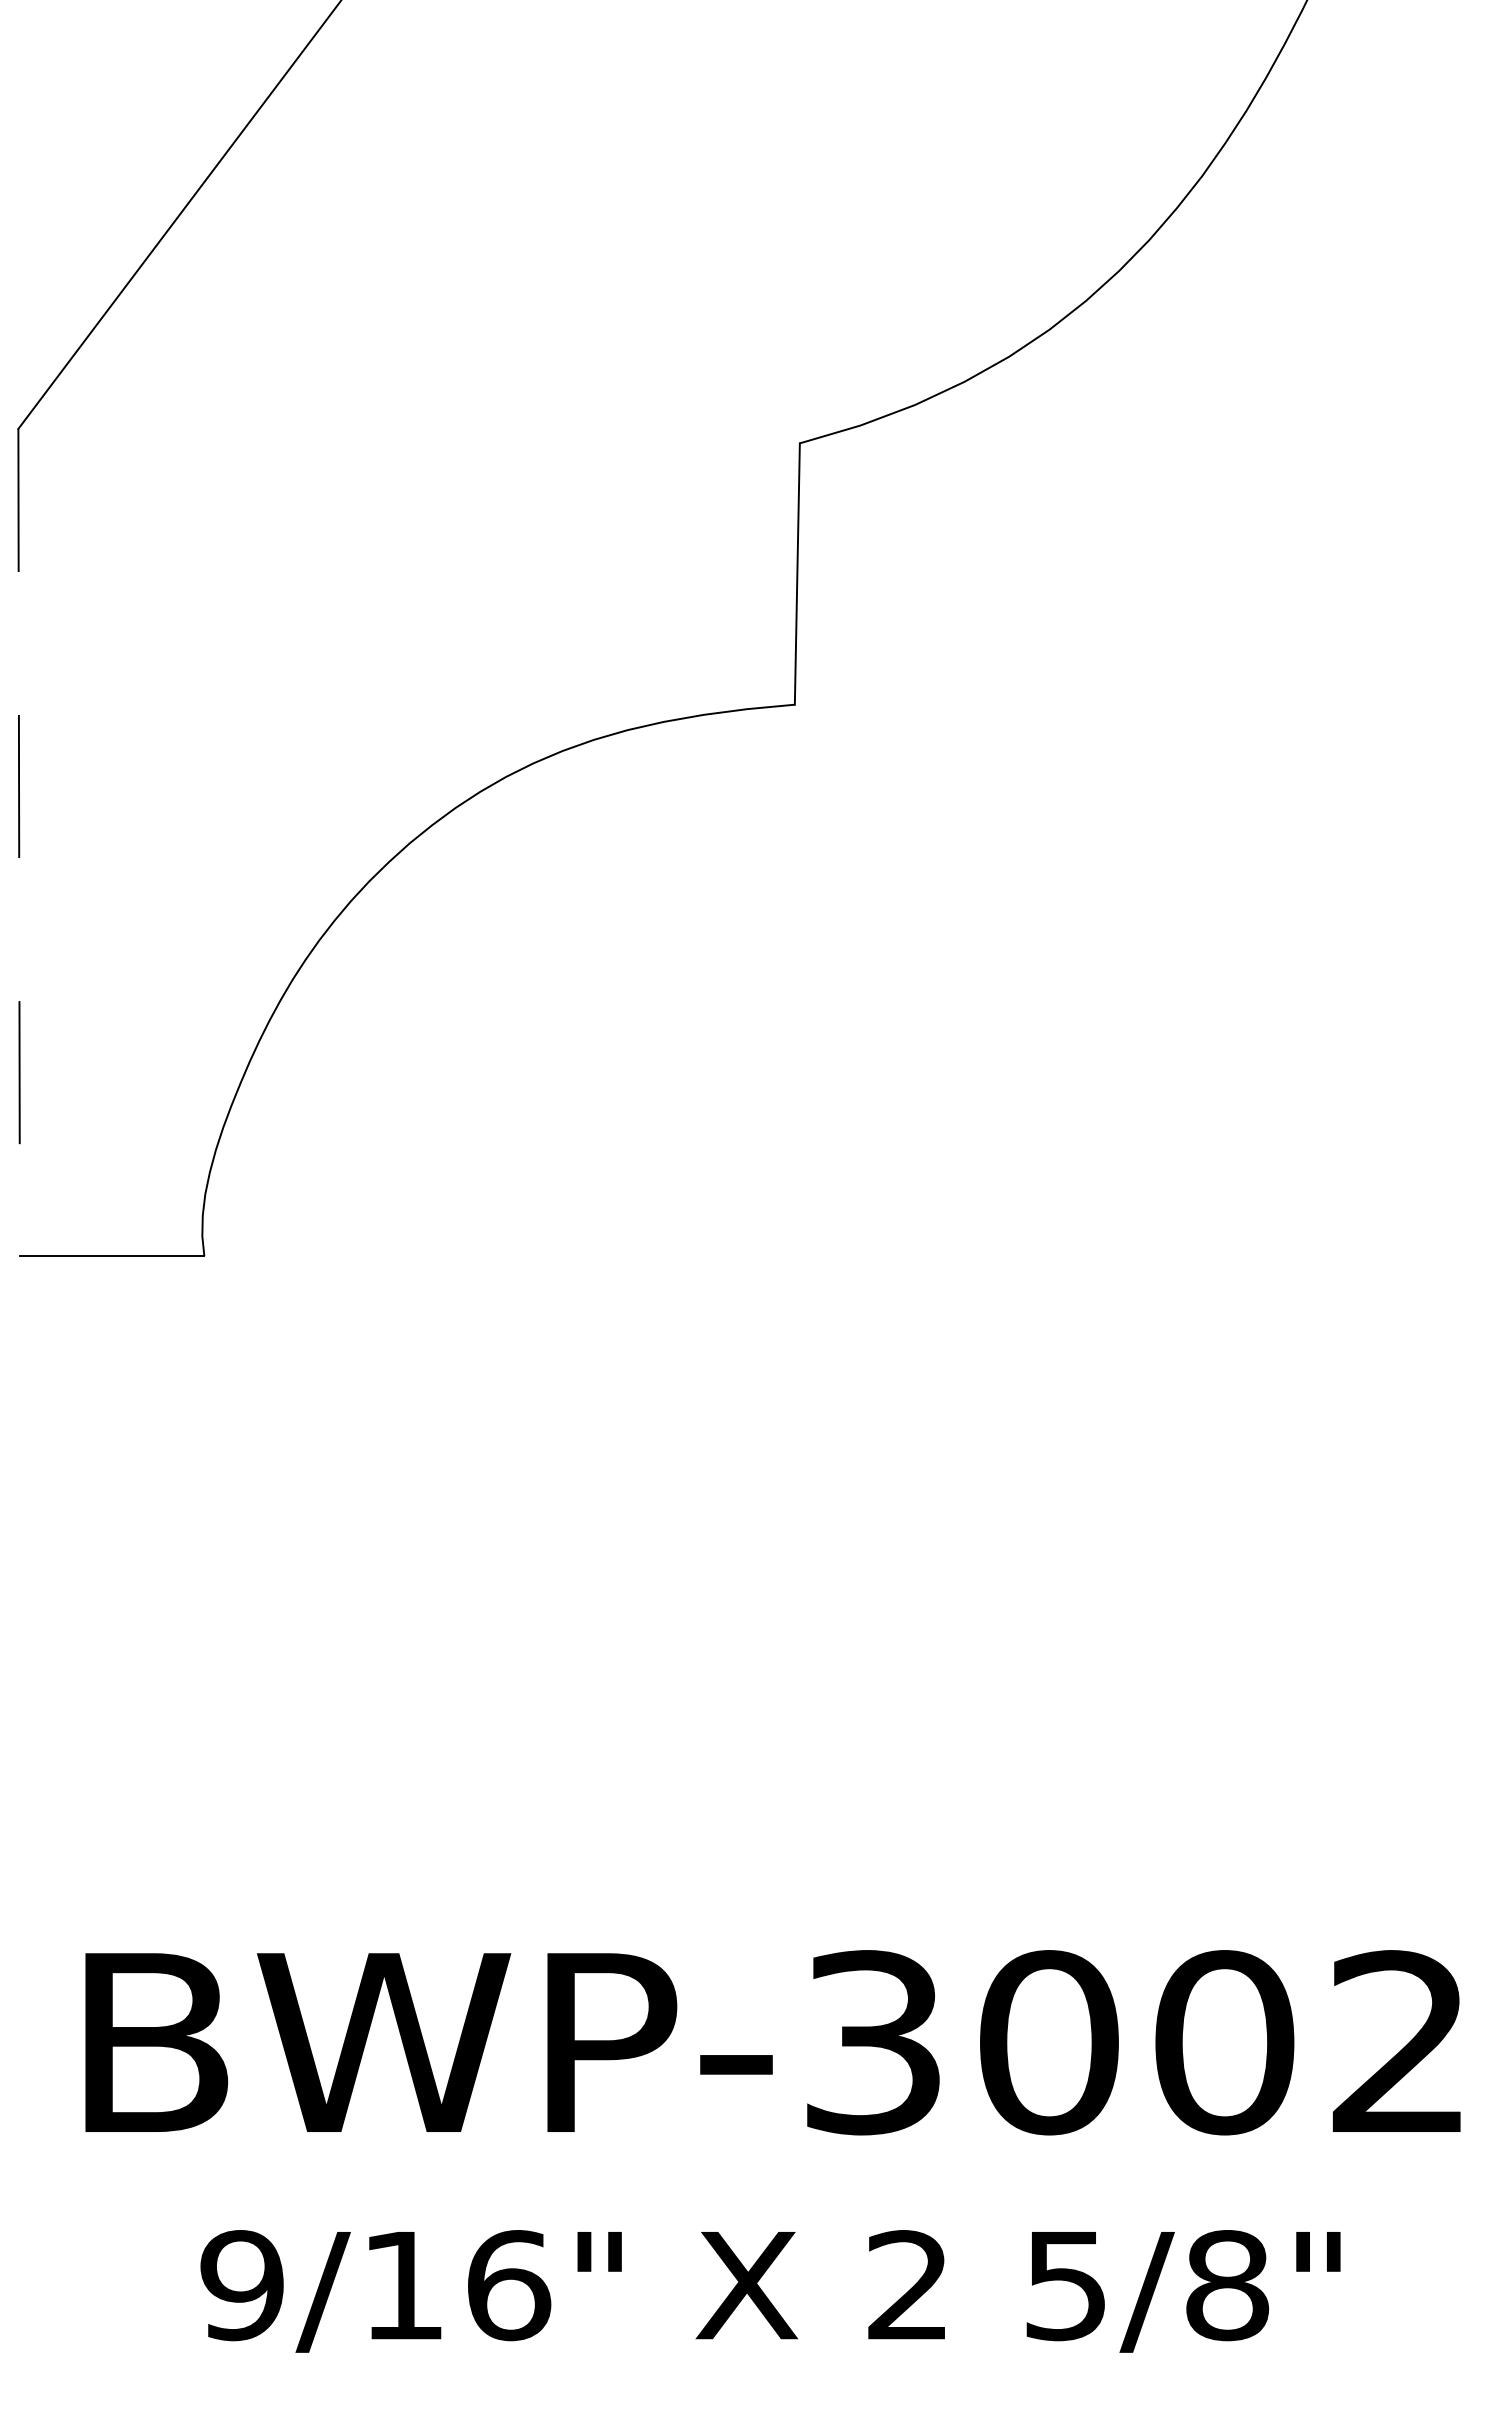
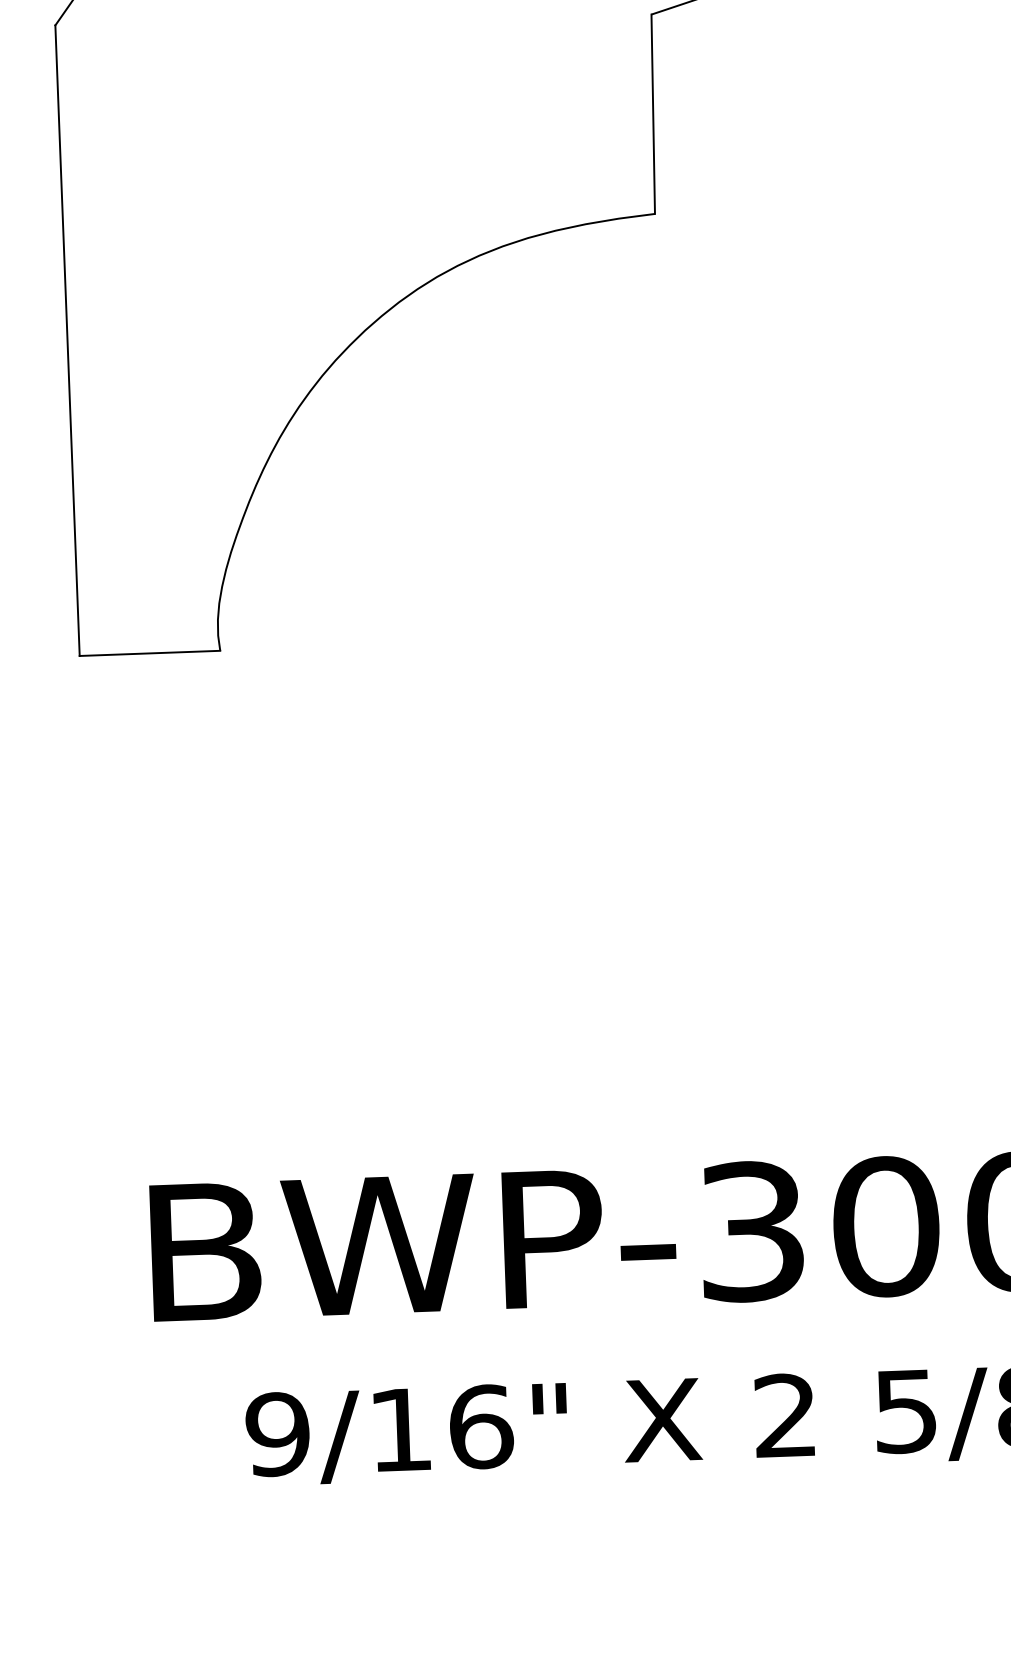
line: (19, 842) -> (67, 340), dashed -> solid

